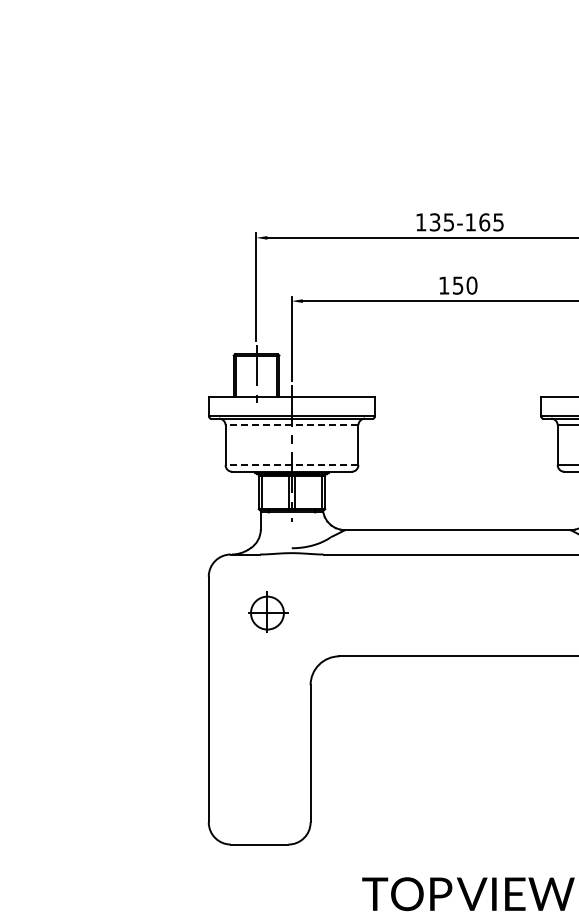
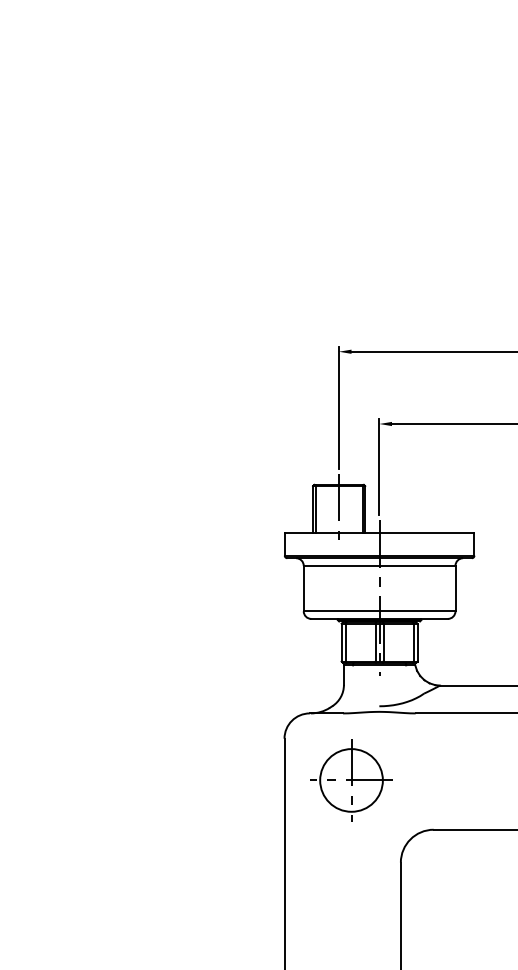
line: (291, 425) -> (379, 566), dashed -> solid
line: (291, 465) -> (379, 611), dashed -> solid
part: (267, 612) -> (351, 779), size x1.67

